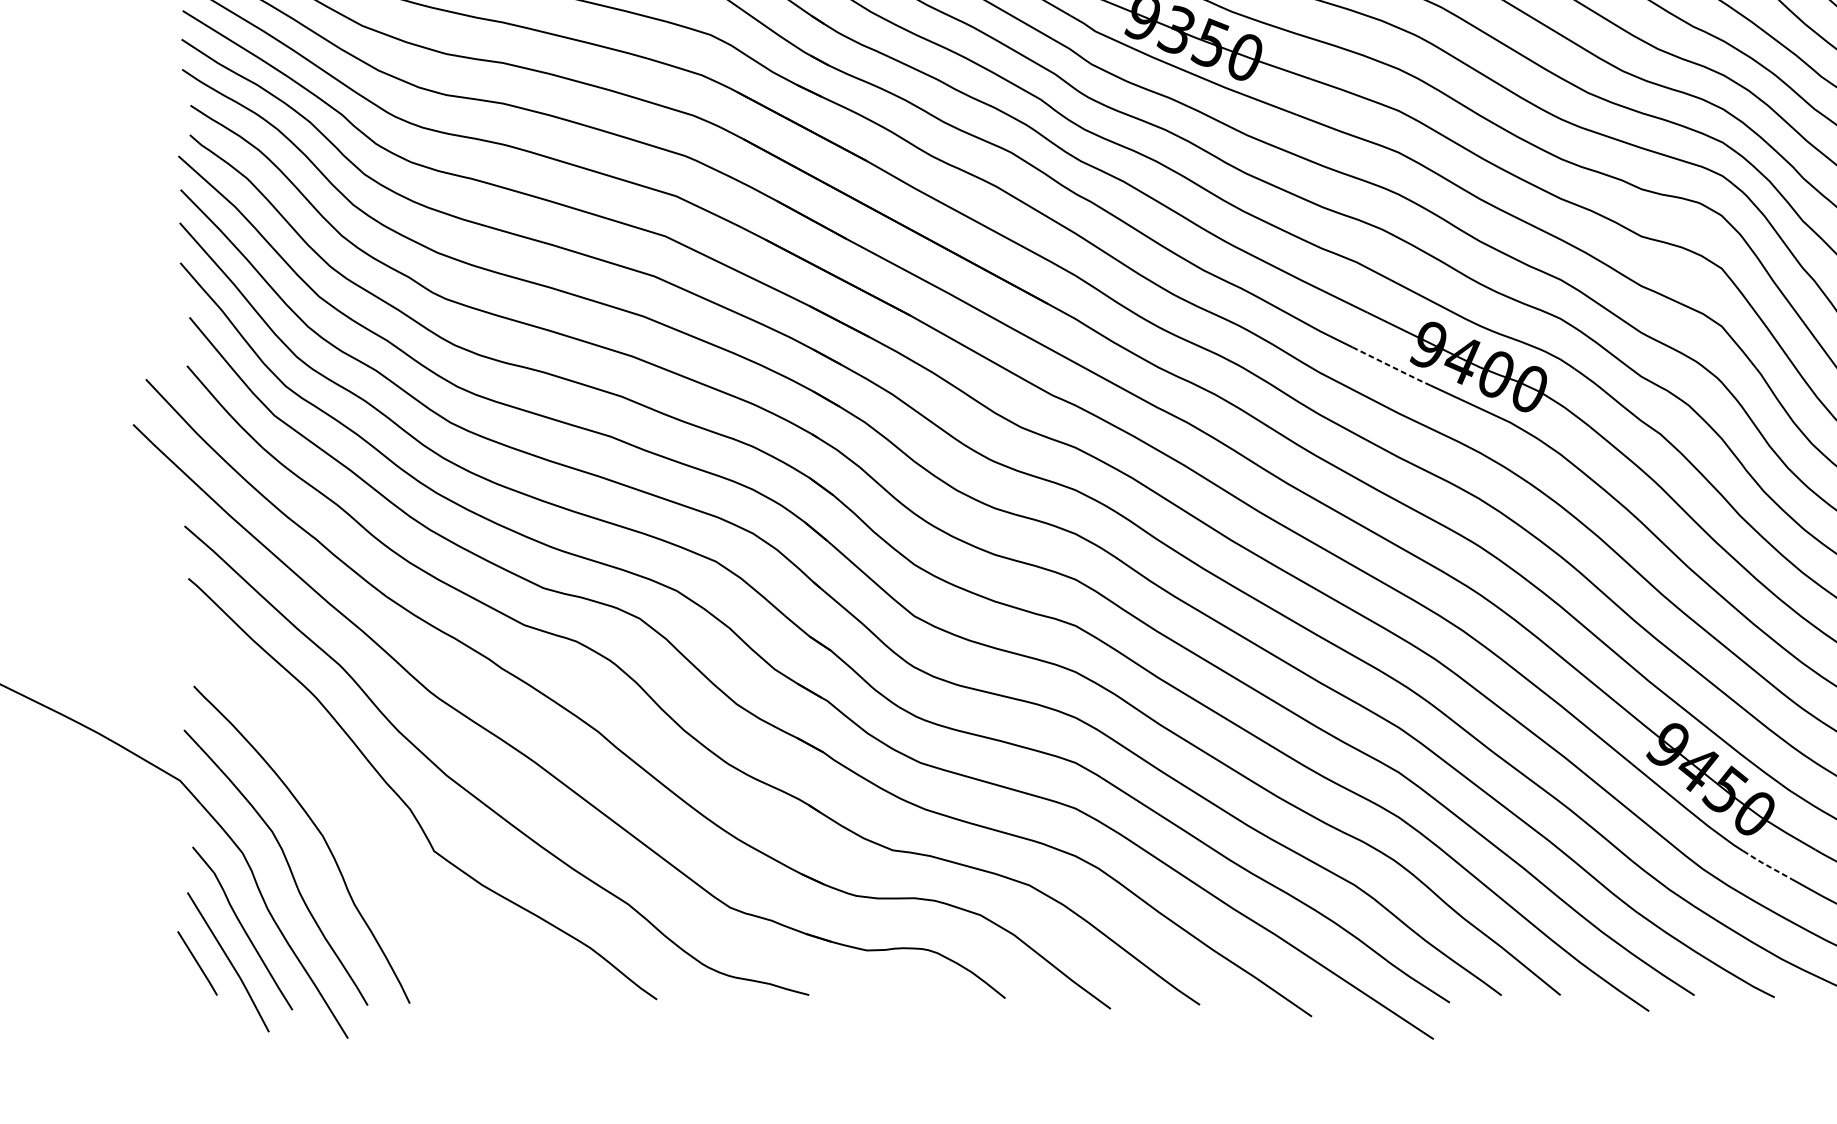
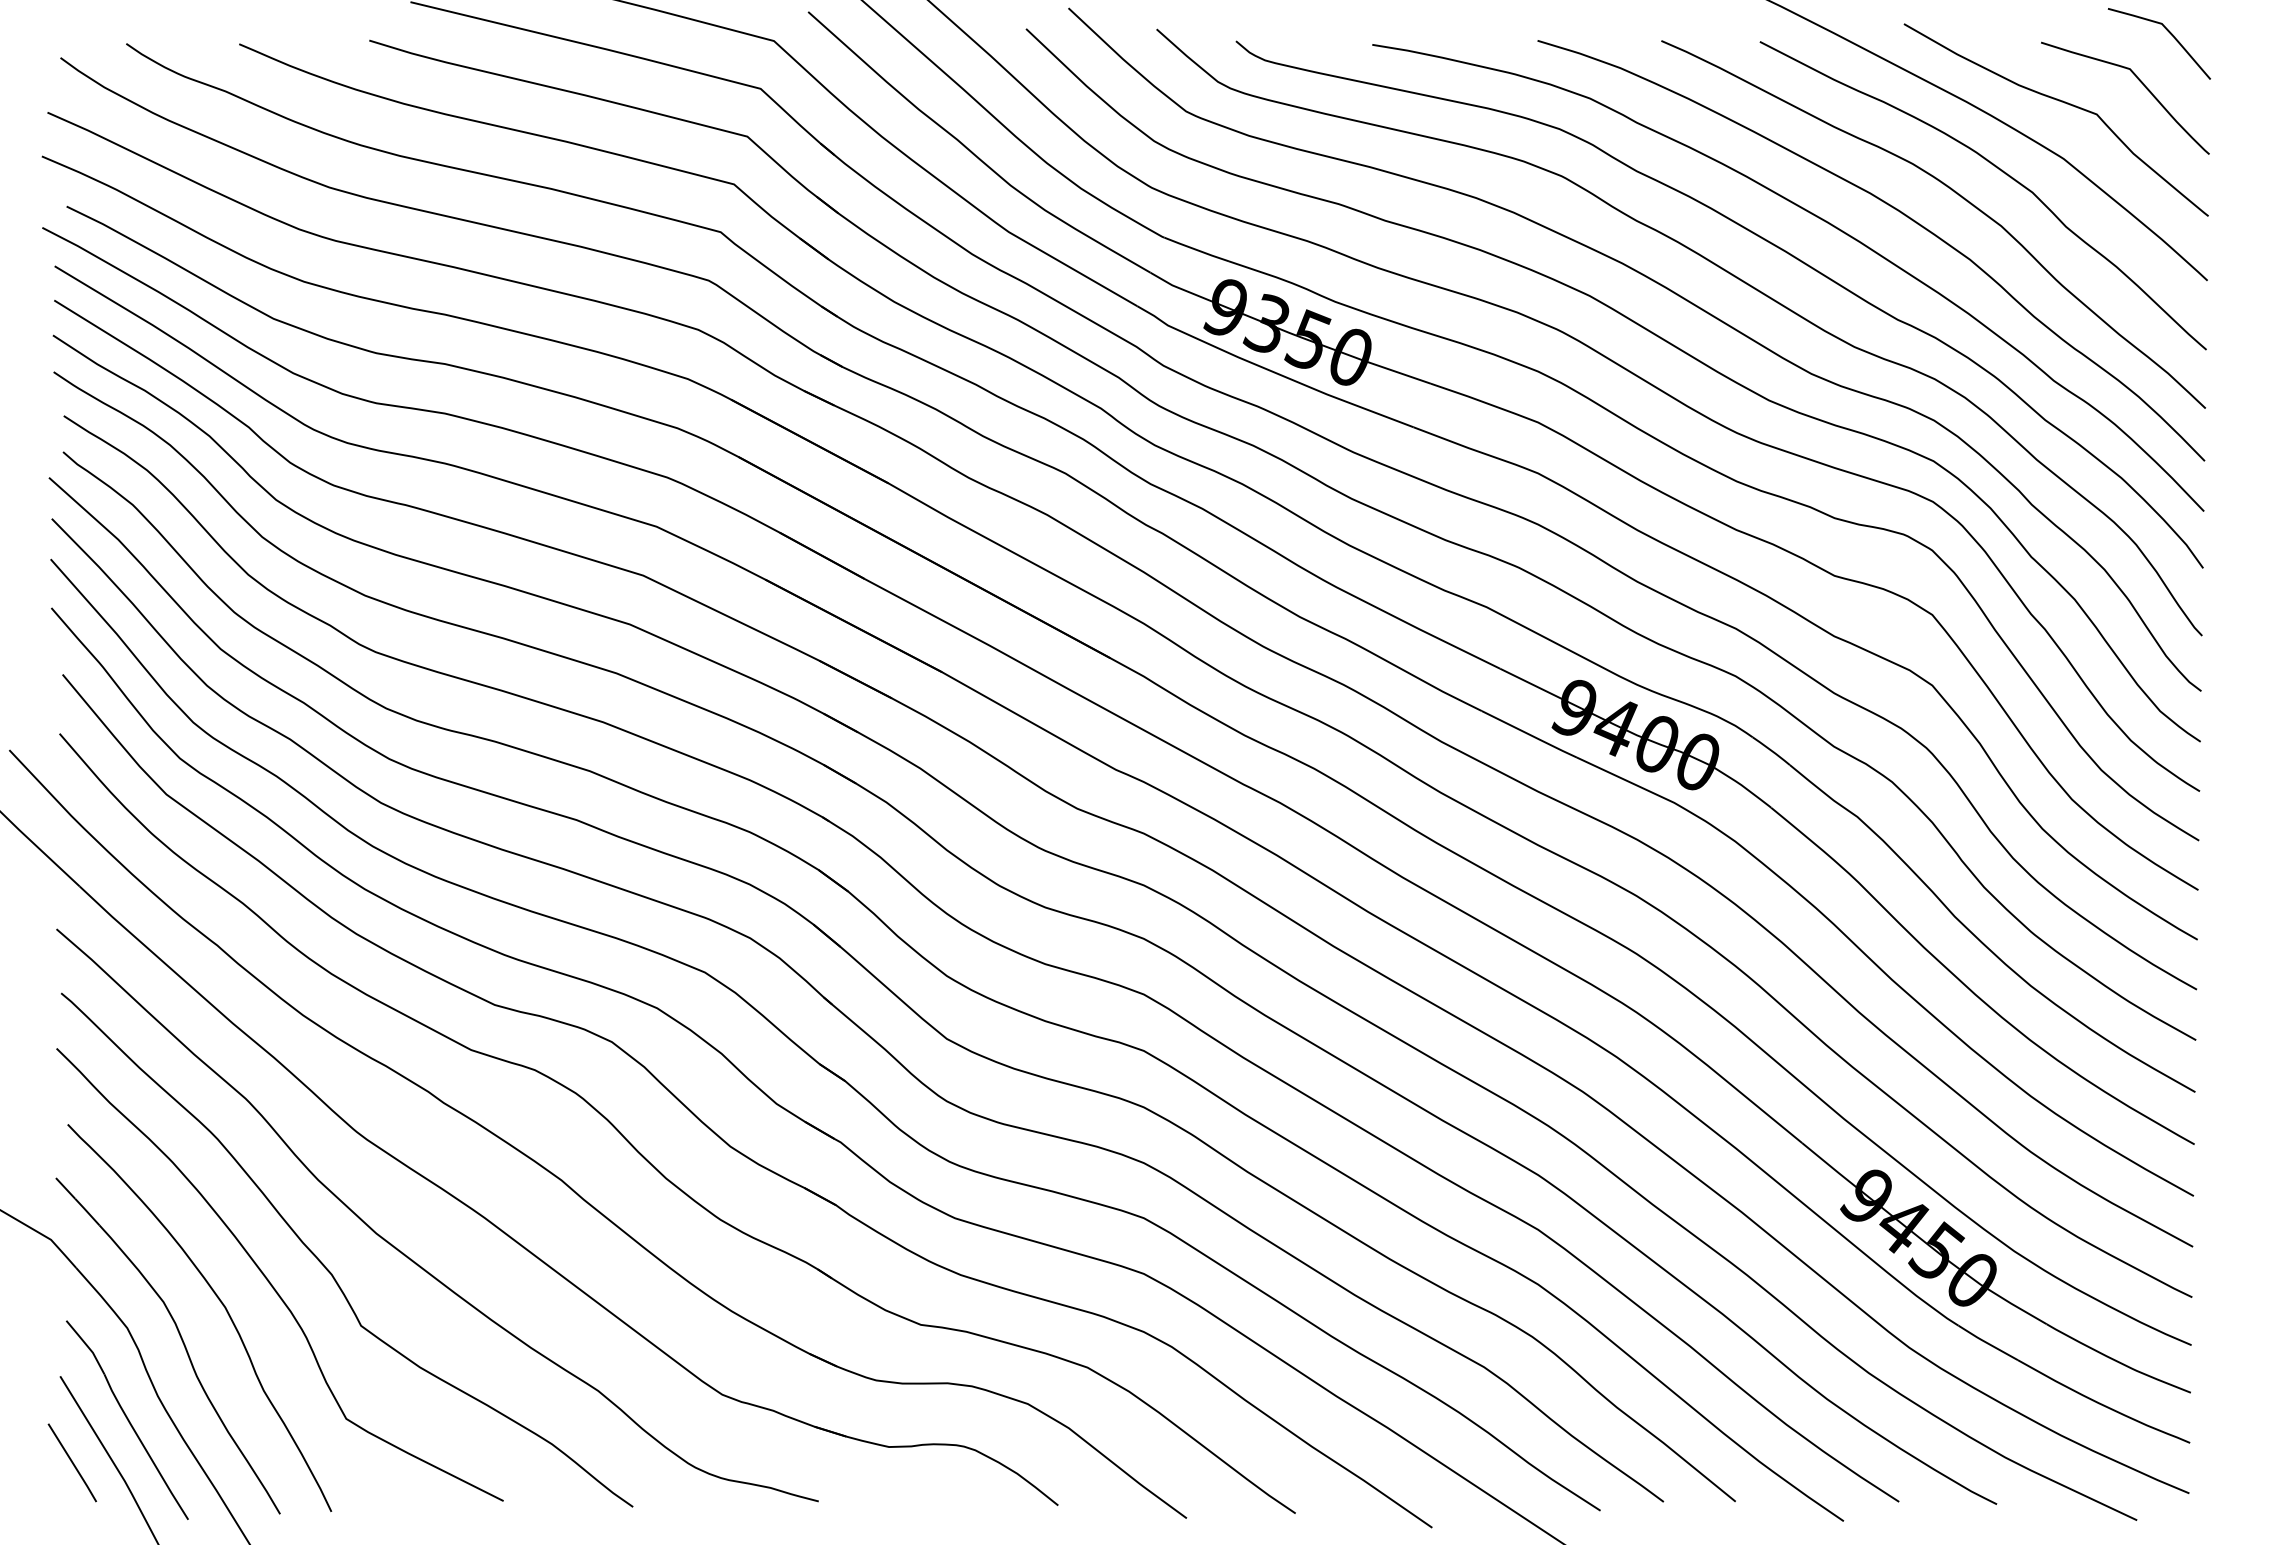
line: (1392, 367) -> (1530, 735), dashed -> solid
curve: (359, 814) -> (269, 1280), added
line: (1766, 864) -> (1986, 1342), dashed -> solid

